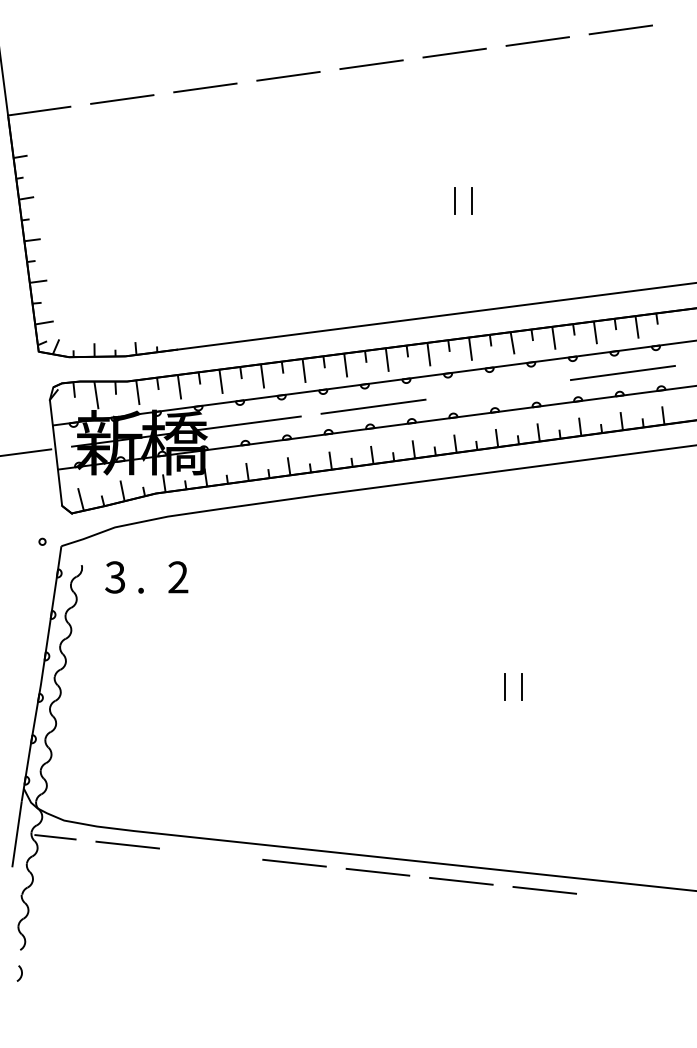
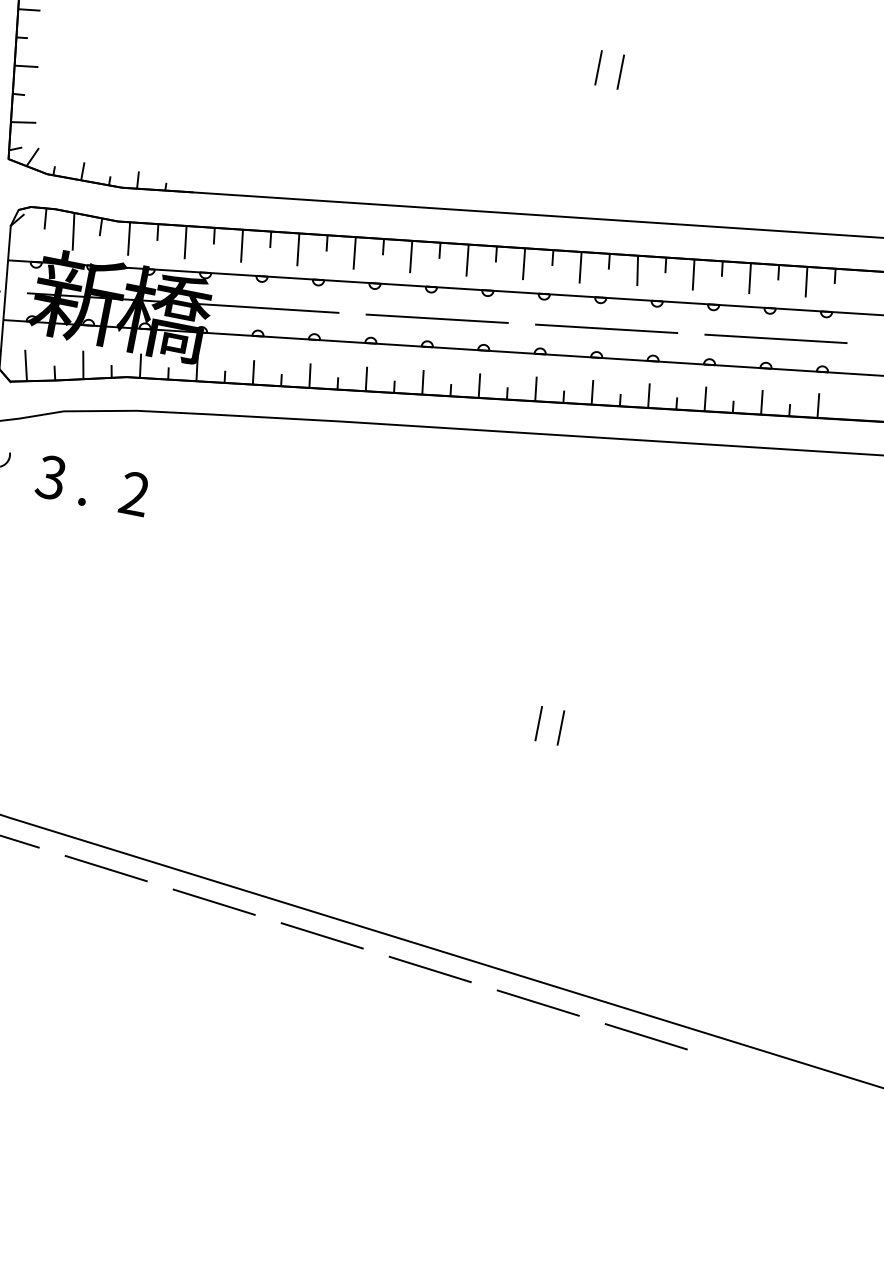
line: (498, 389) -> (607, 328), added
line: (210, 853) -> (105, 867), added
line: (627, 899) -> (645, 1036), added

